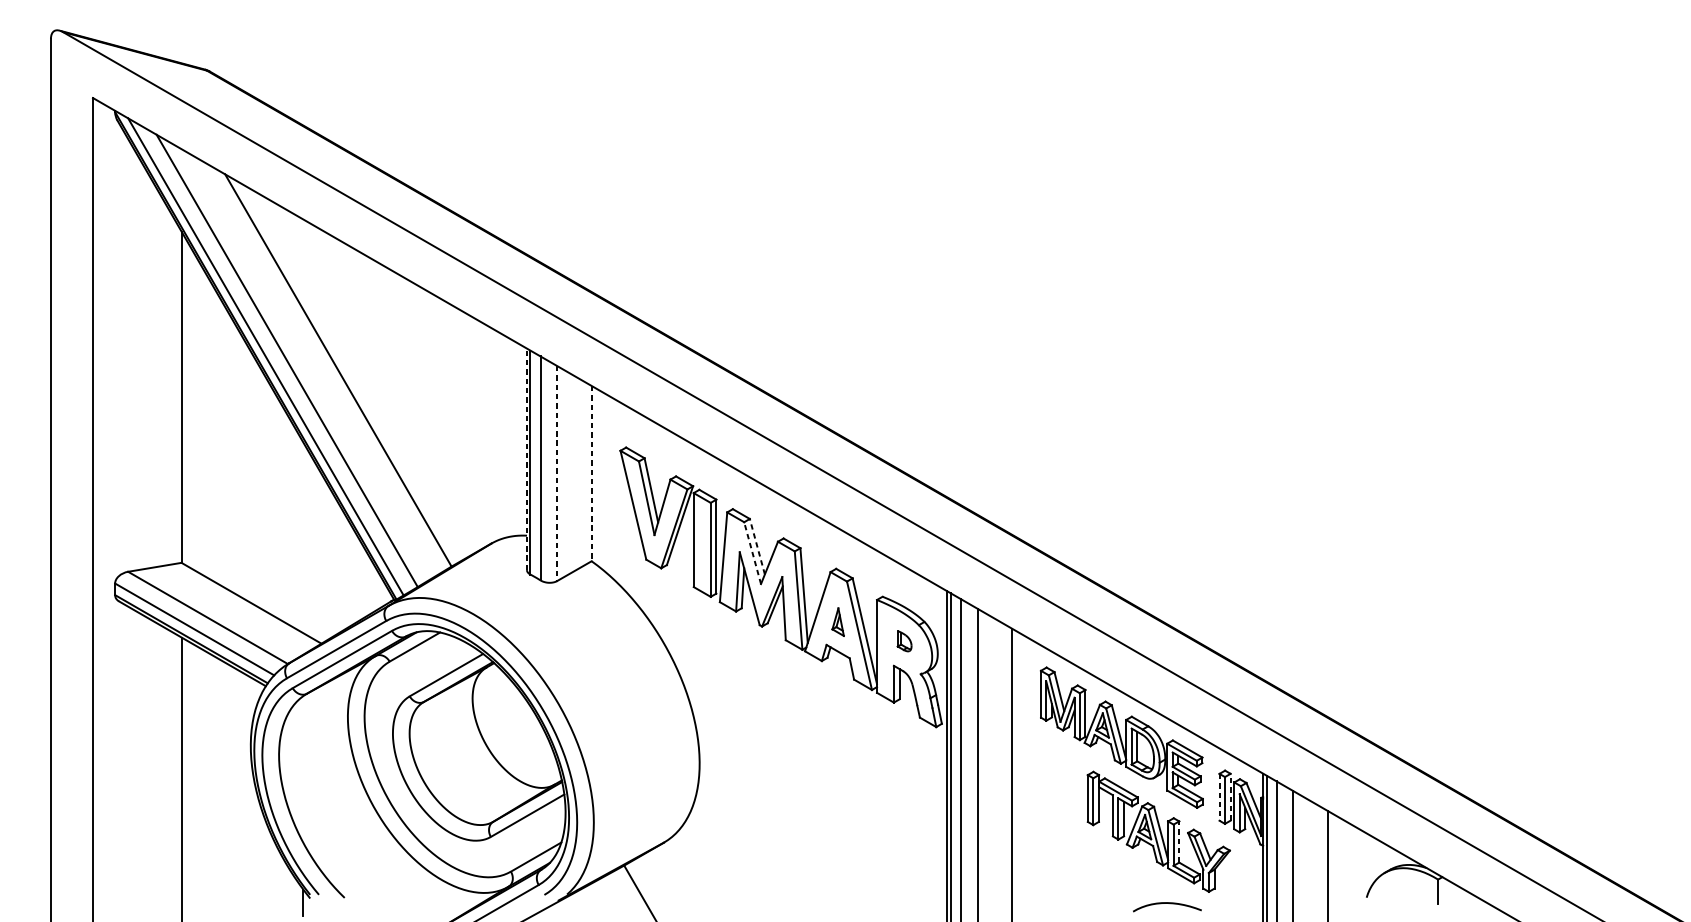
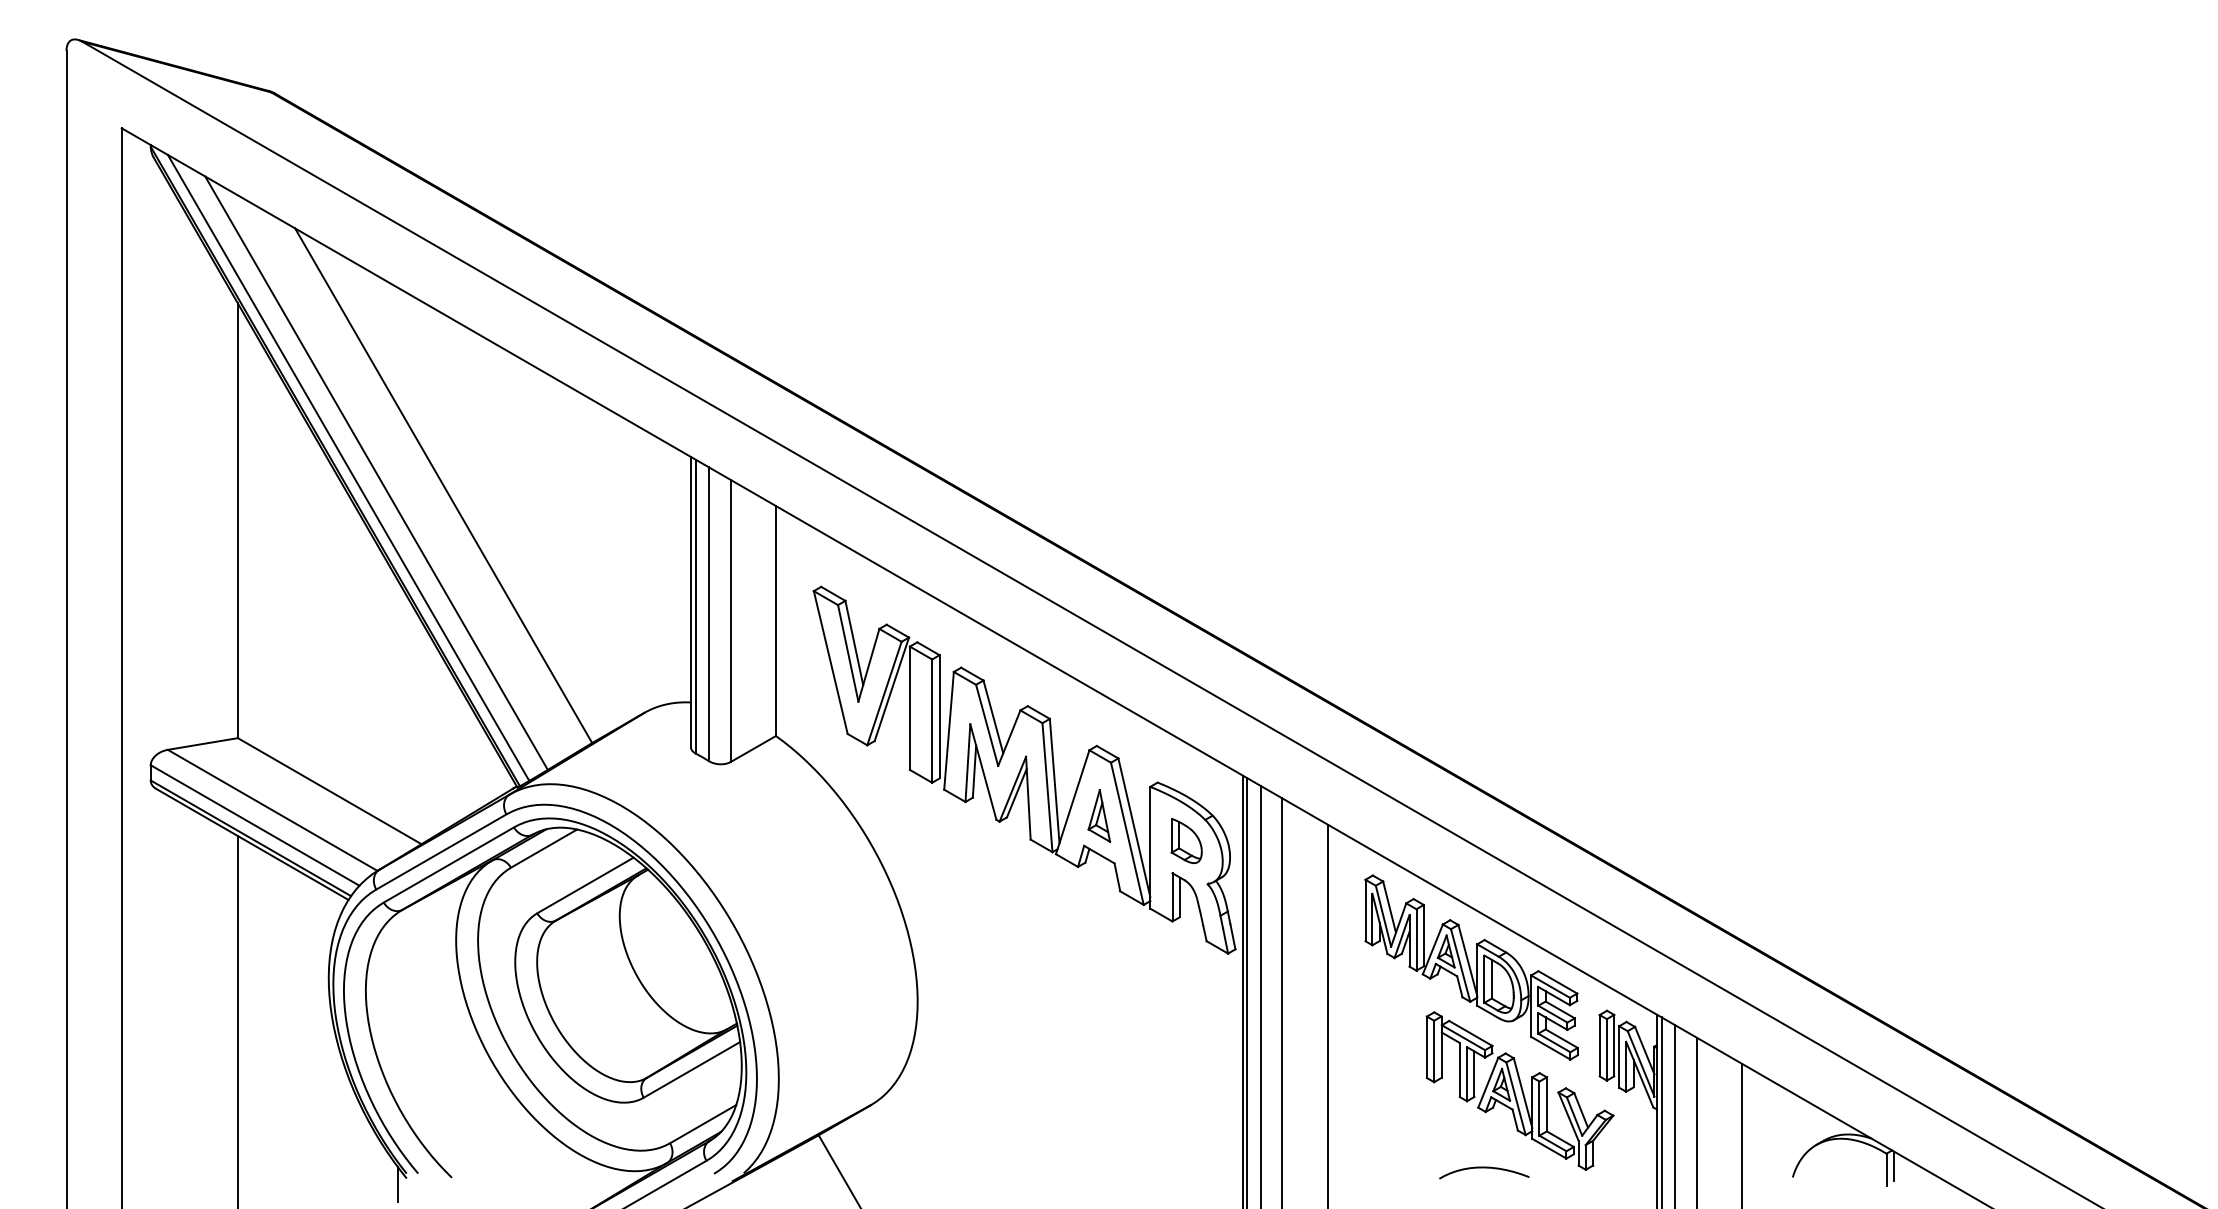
line: (527, 458) -> (691, 601), dashed -> solid
line: (557, 473) -> (730, 621), dashed -> solid
line: (591, 473) -> (775, 621), dashed -> solid
line: (757, 546) -> (993, 716), dashed -> solid
line: (752, 552) -> (987, 724), dashed -> solid
part: (838, 621) -> (1099, 815), size x1.43
part: (904, 640) -> (1186, 840), size x1.67
line: (1219, 797) -> (1599, 1045), dashed -> solid
line: (1230, 797) -> (1614, 1045), dashed -> solid
line: (1178, 841) -> (1546, 1103), dashed -> solid
line: (1443, 889) -> (1893, 1166), added
curve: (1167, 903) -> (1484, 1168), moved

